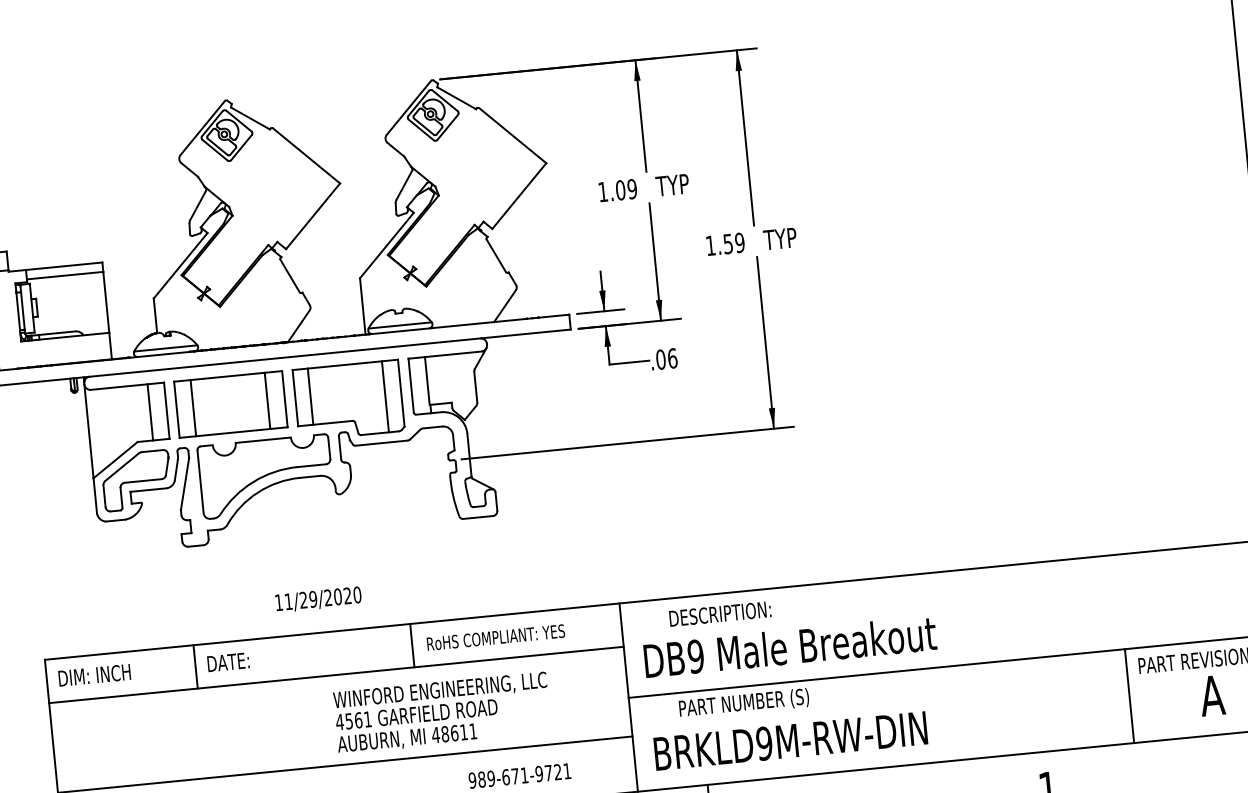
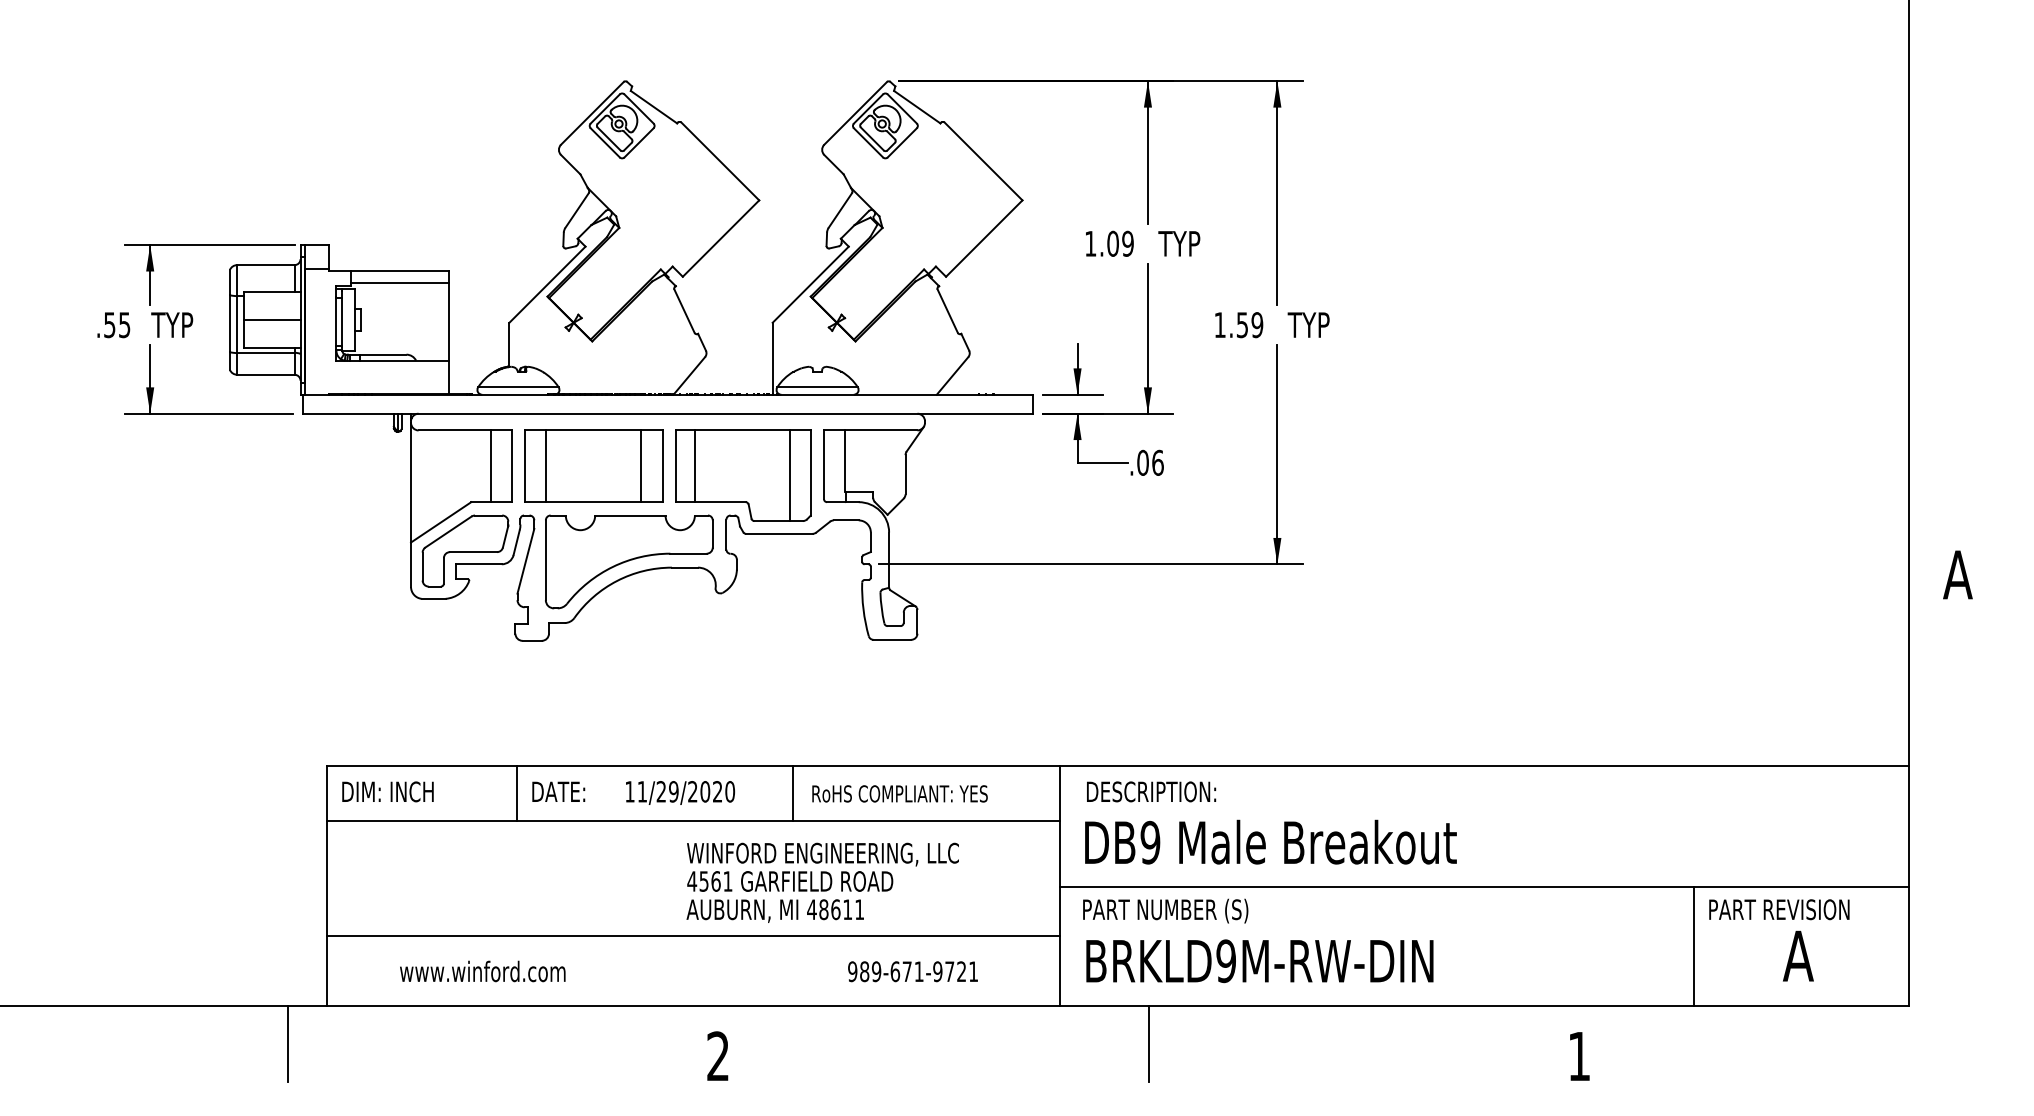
text: (318, 599) -> (680, 792), moved
text: (720, 613) -> (1151, 791), moved
text: (744, 703) -> (1165, 910), moved

